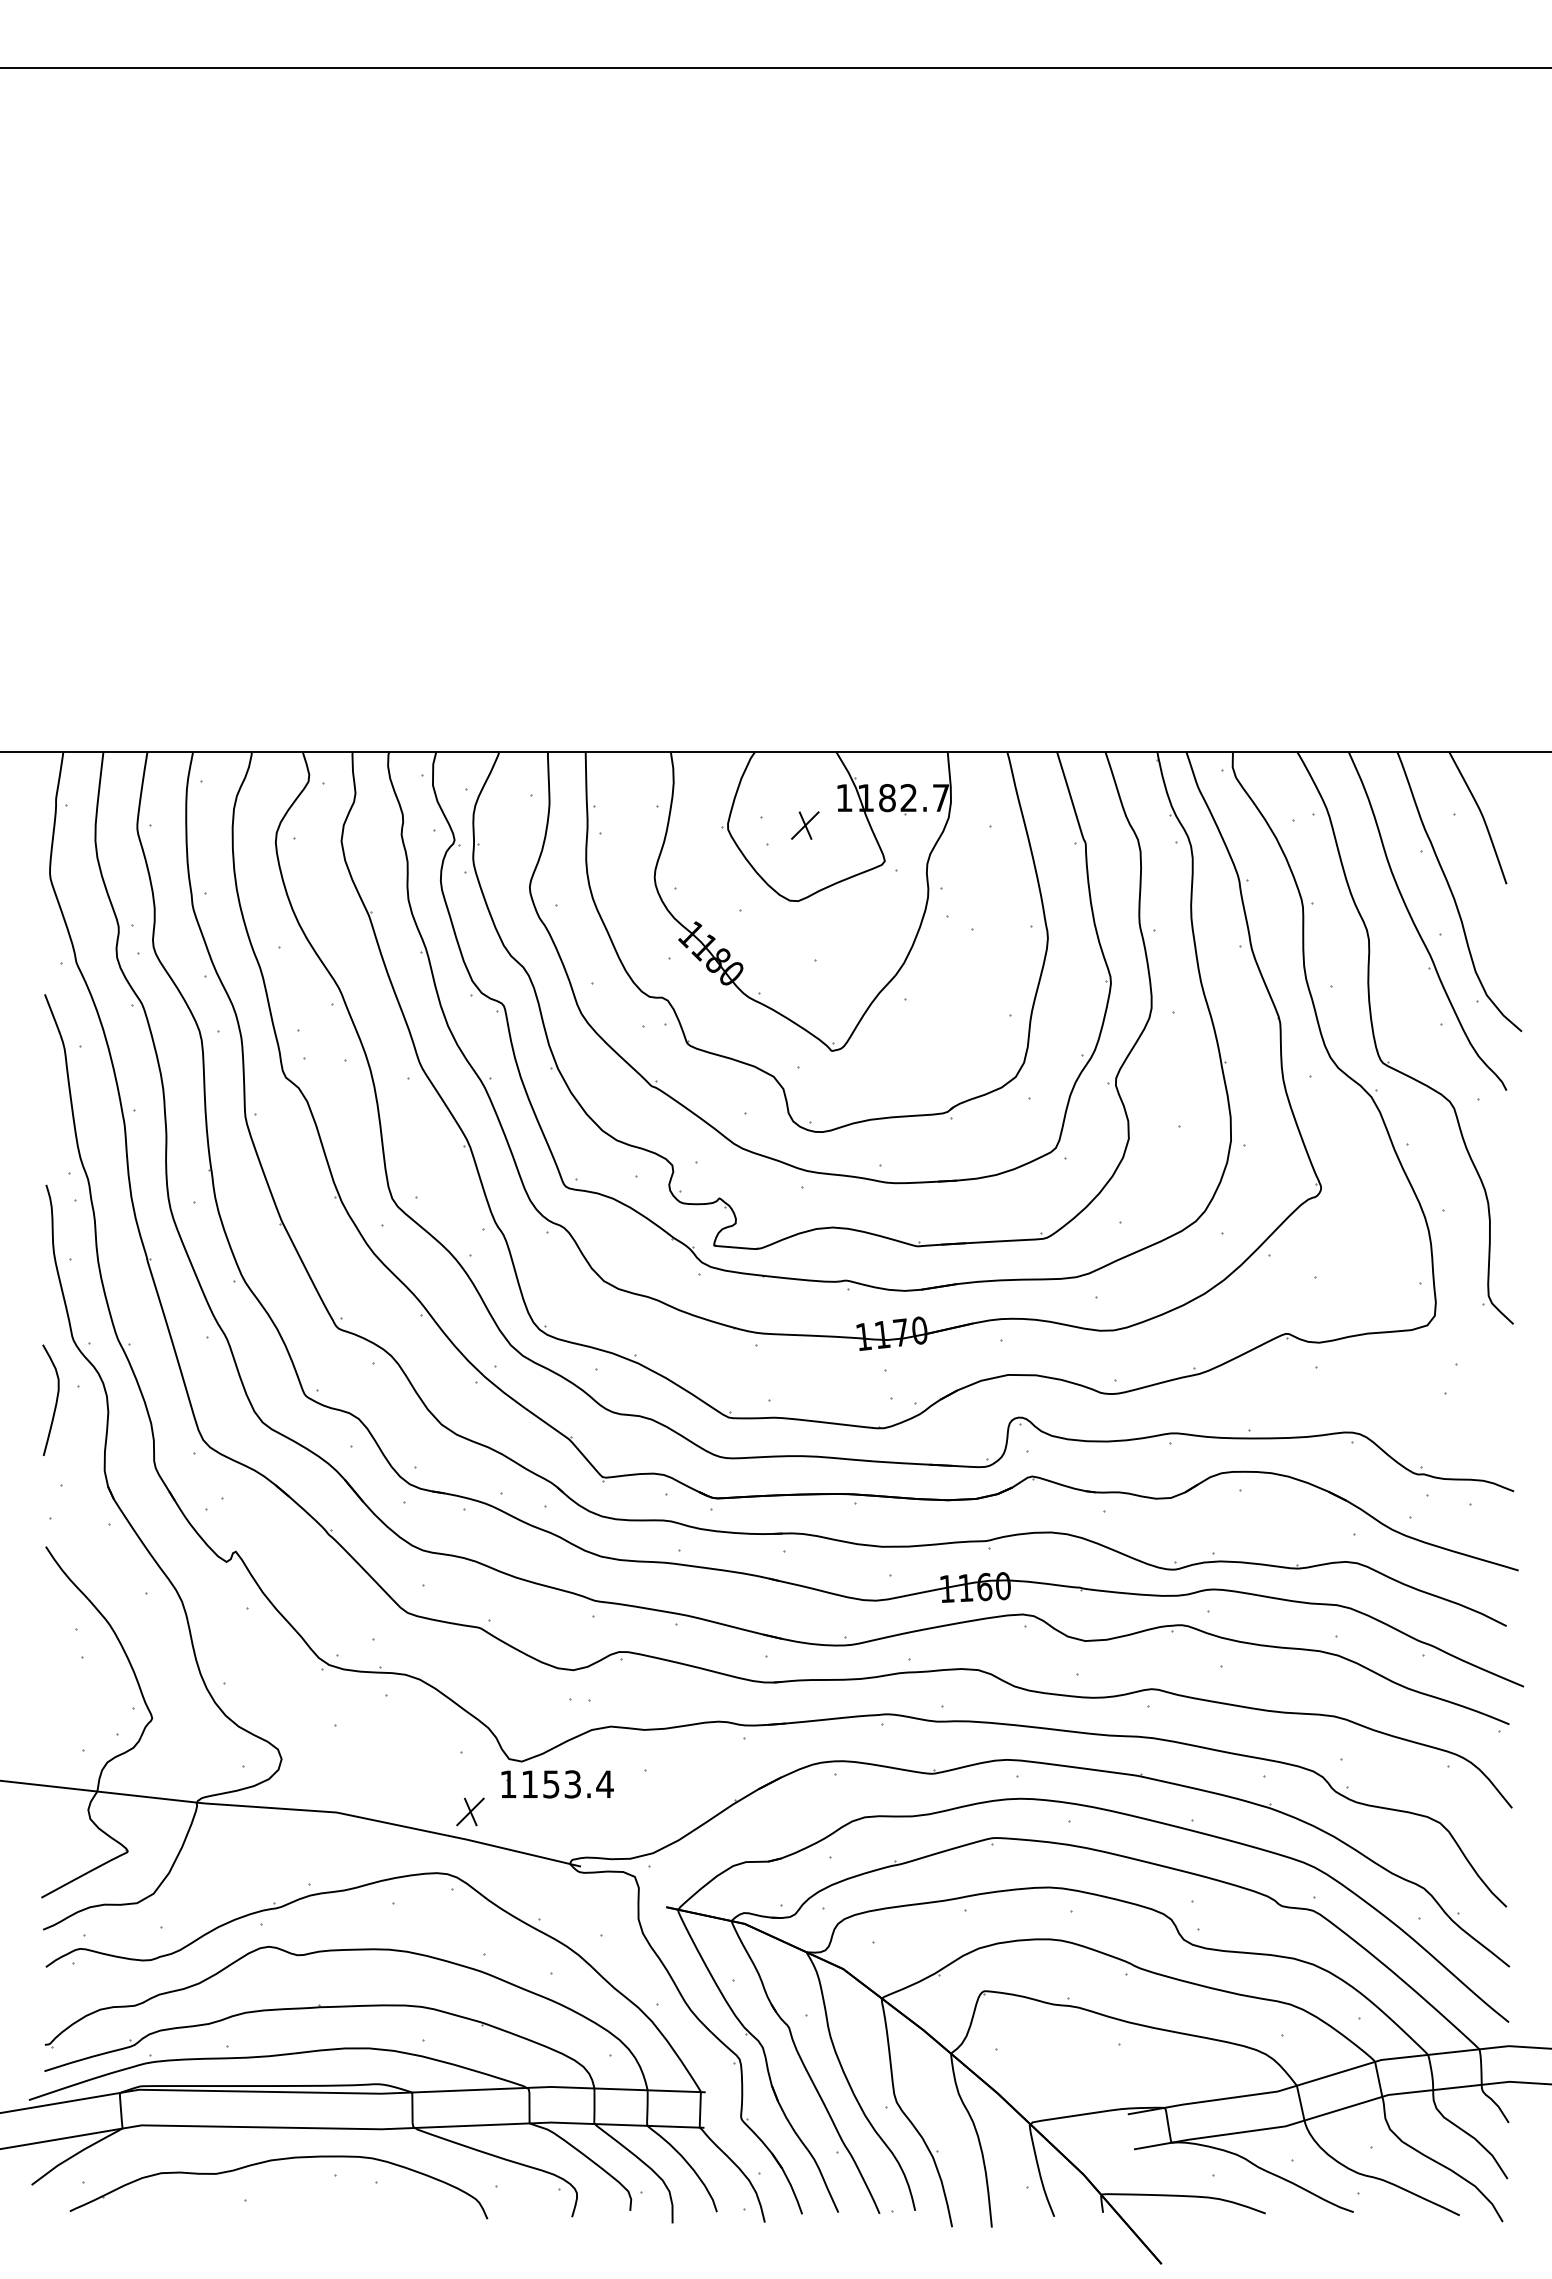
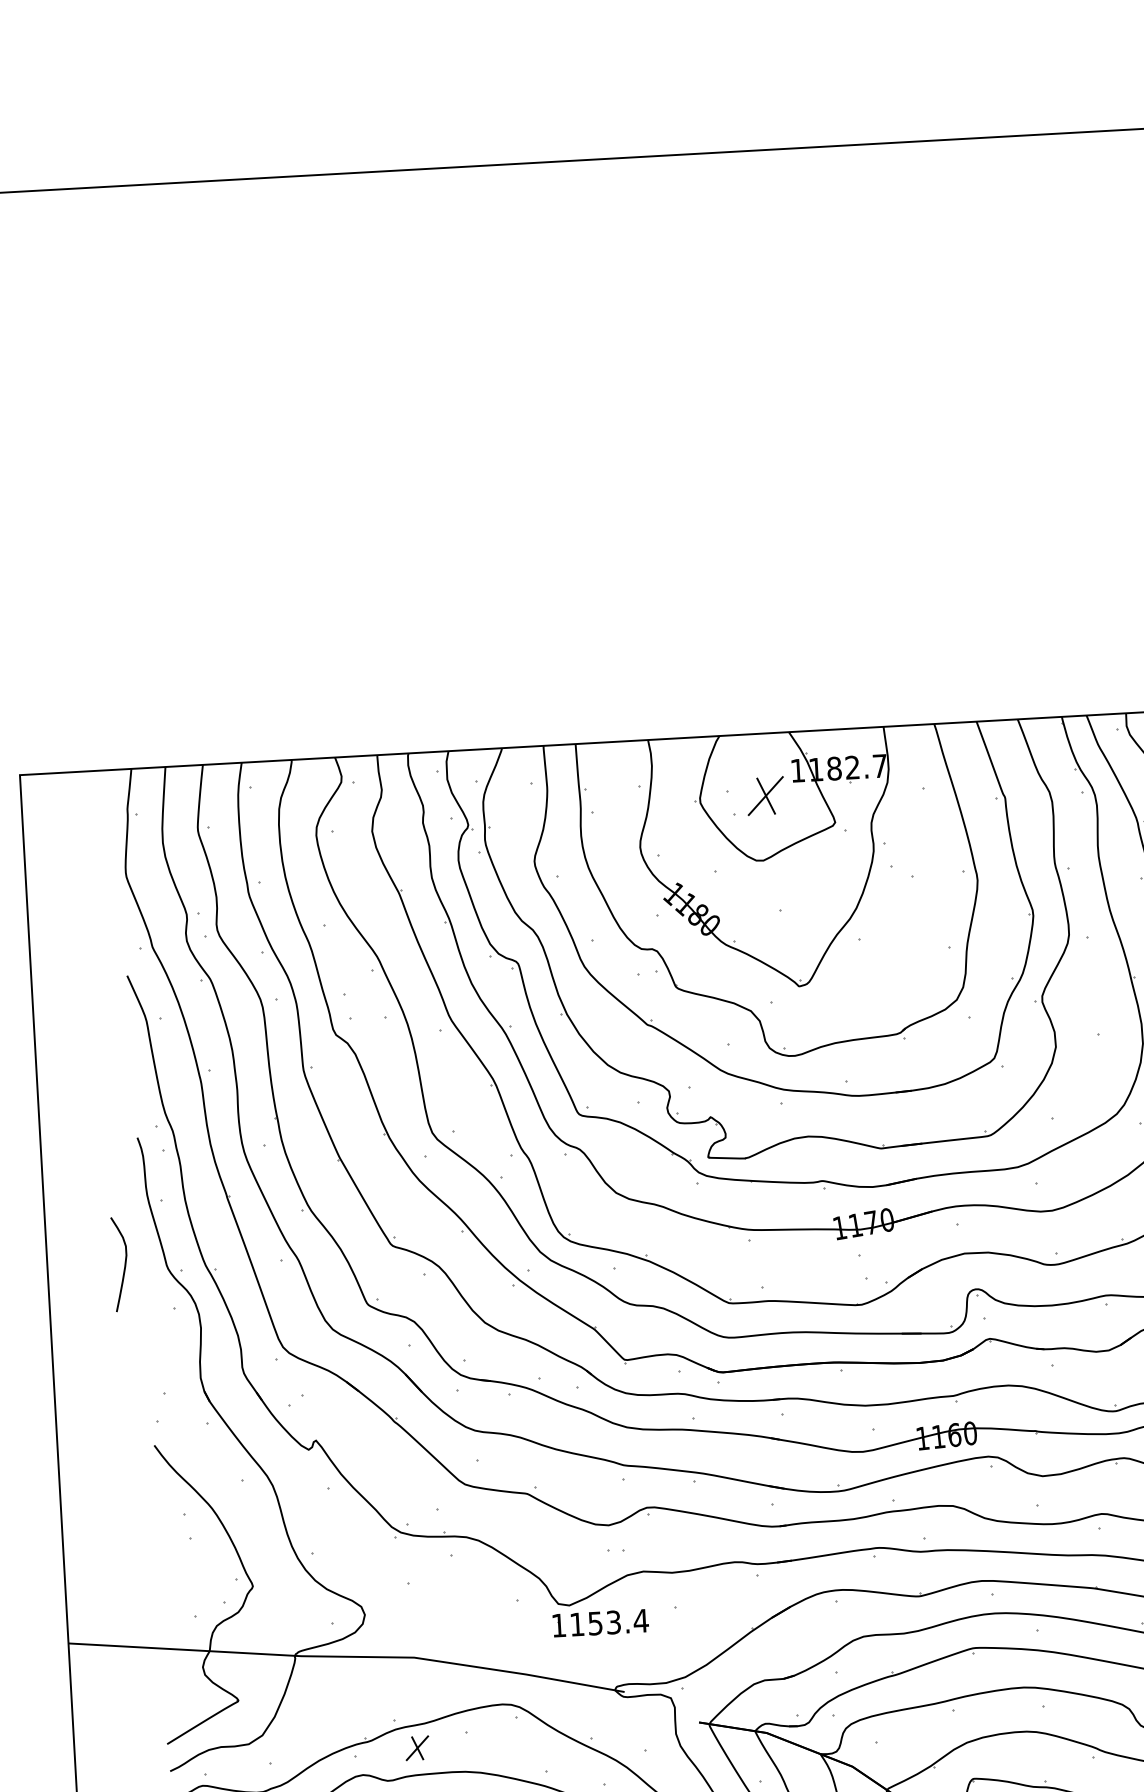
part: (805, 825) -> (766, 795), size x1.6
curve: (55, 1401) -> (124, 1265), moved
part: (470, 1811) -> (417, 1747), moved

